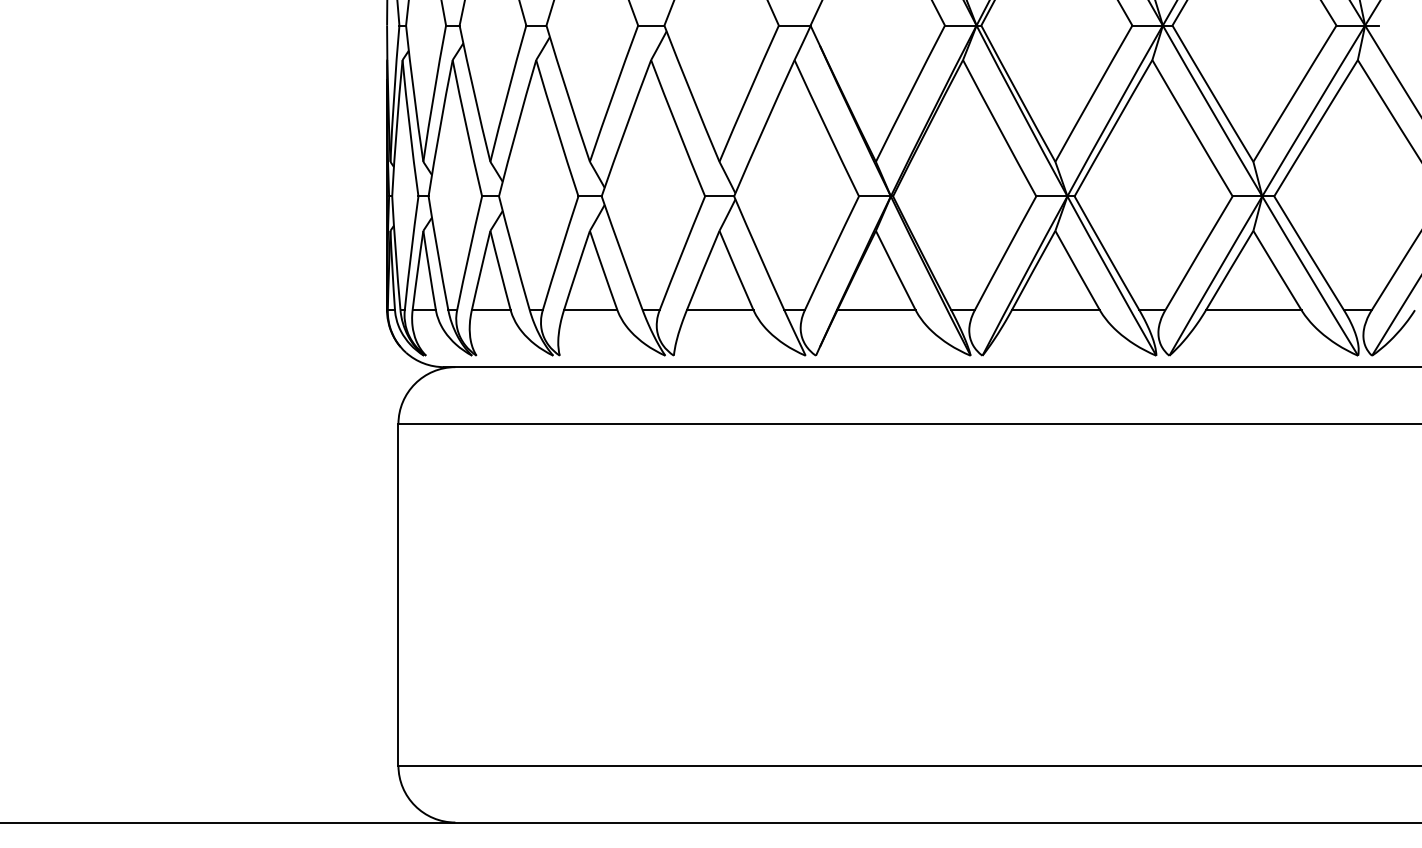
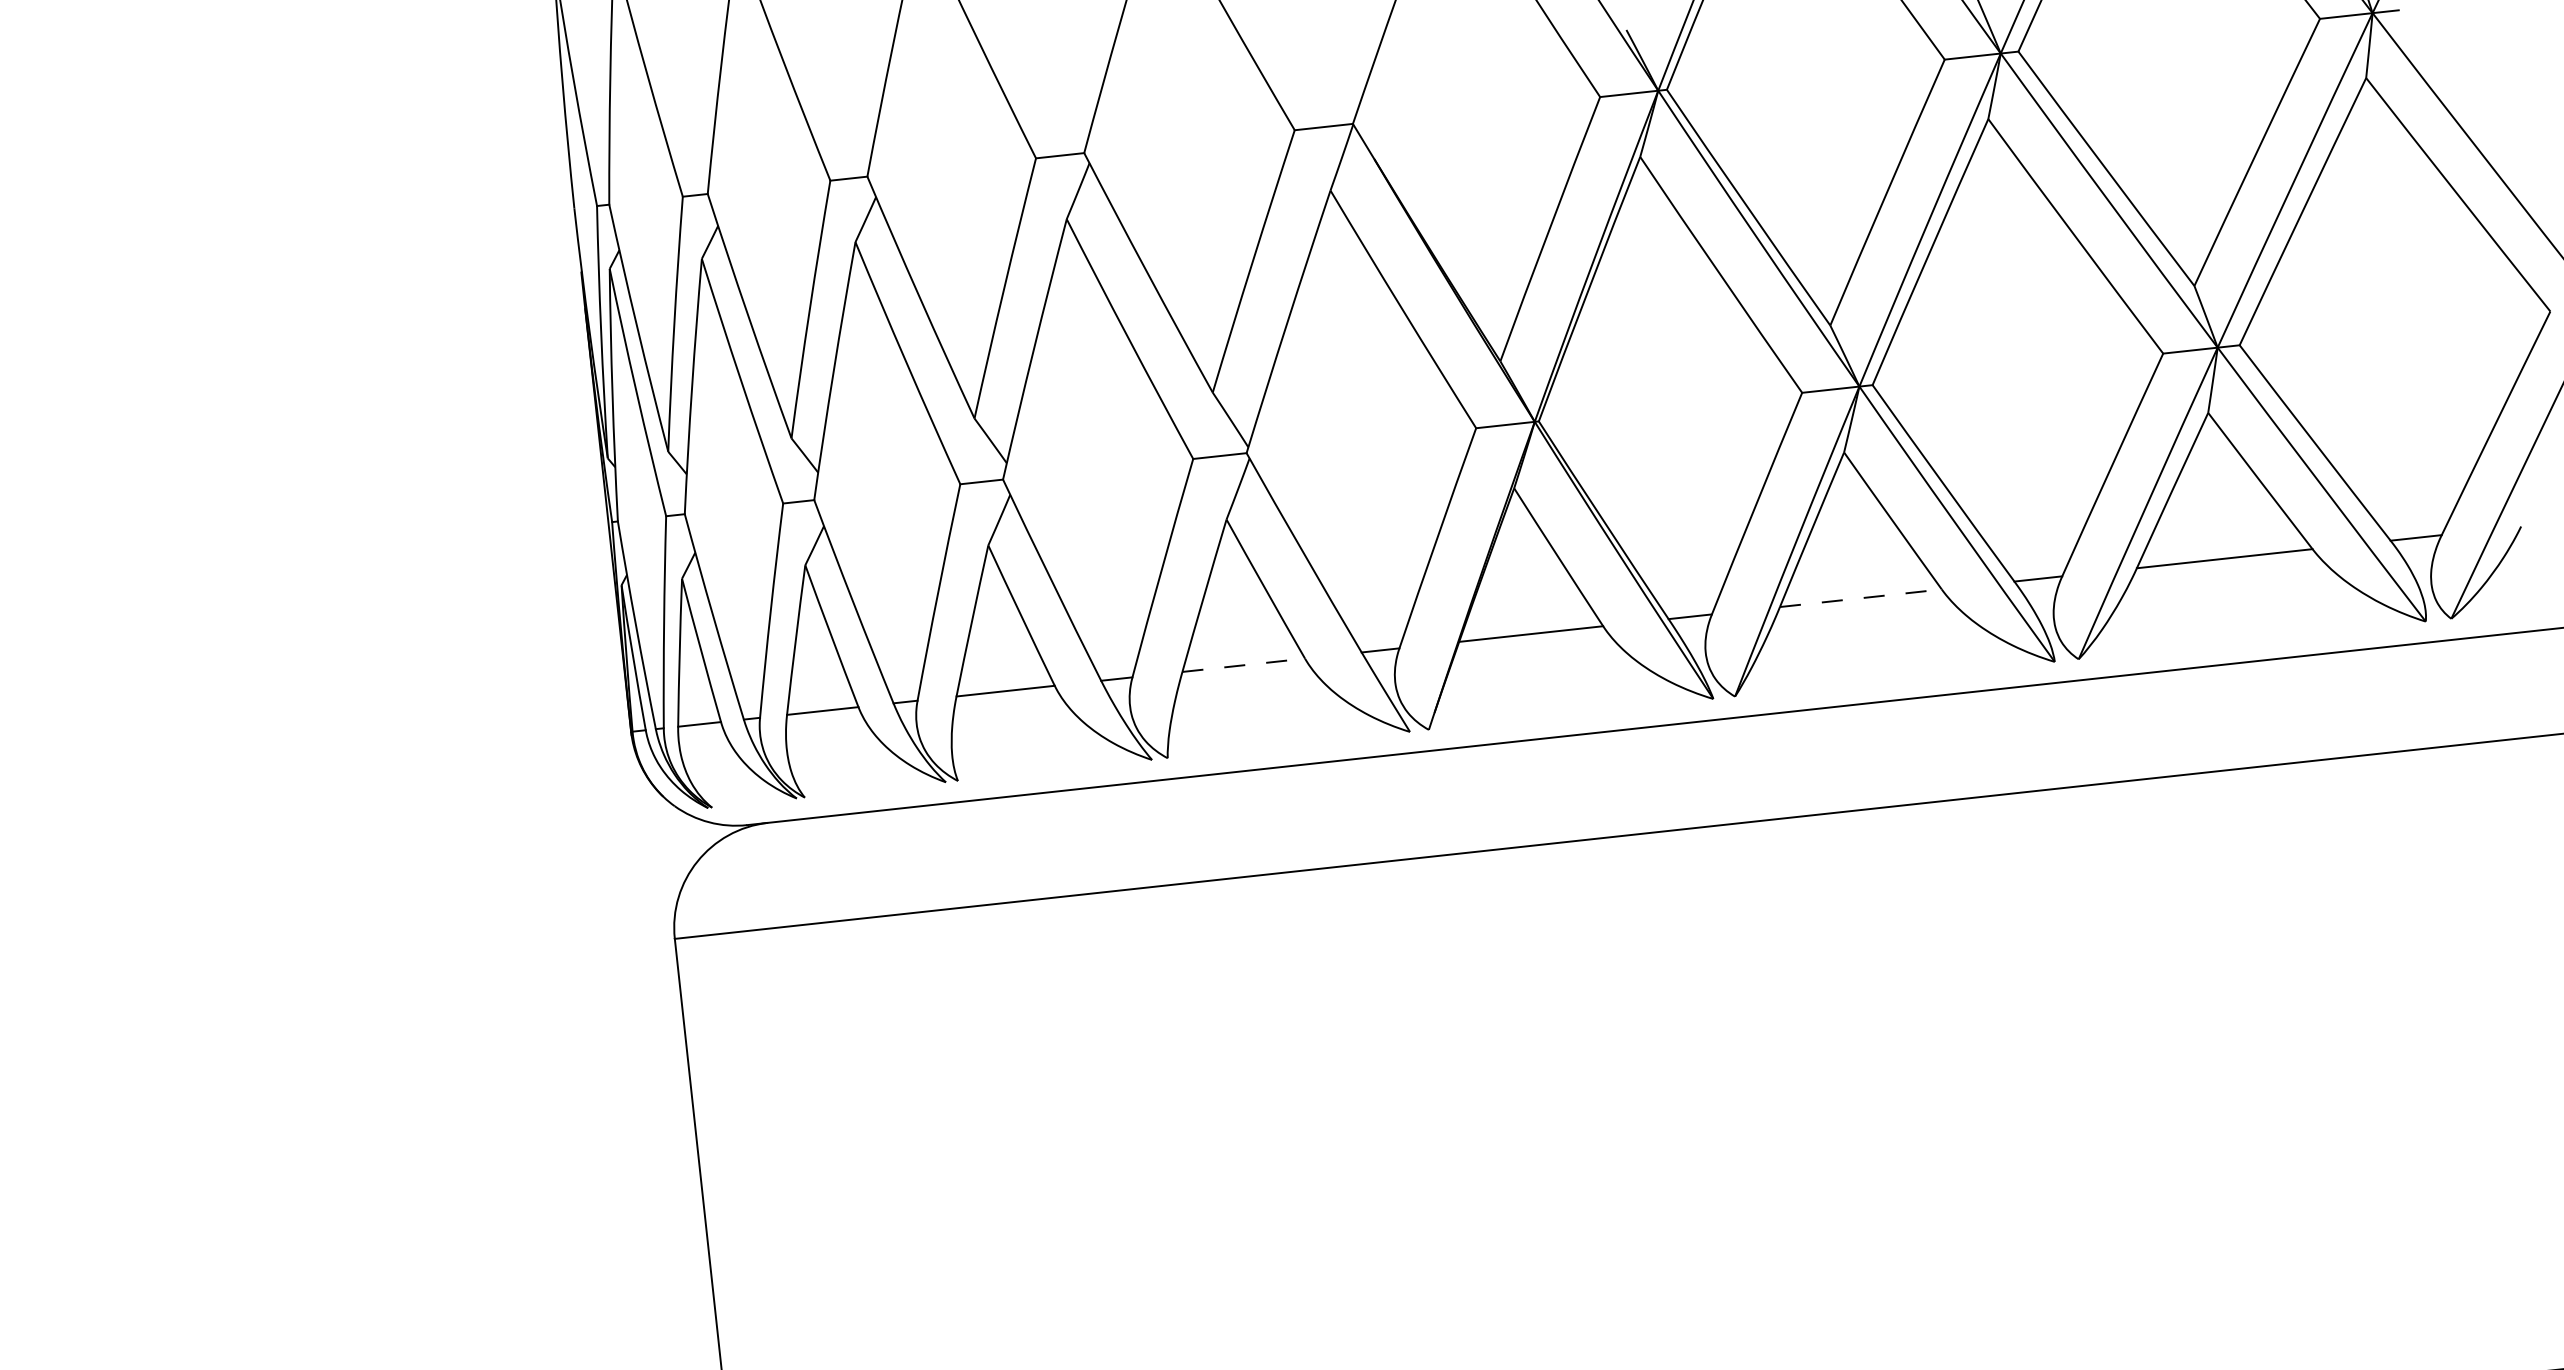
line: (720, 310) -> (1244, 665), solid -> dashed
line: (1056, 310) -> (1862, 598), solid -> dashed

